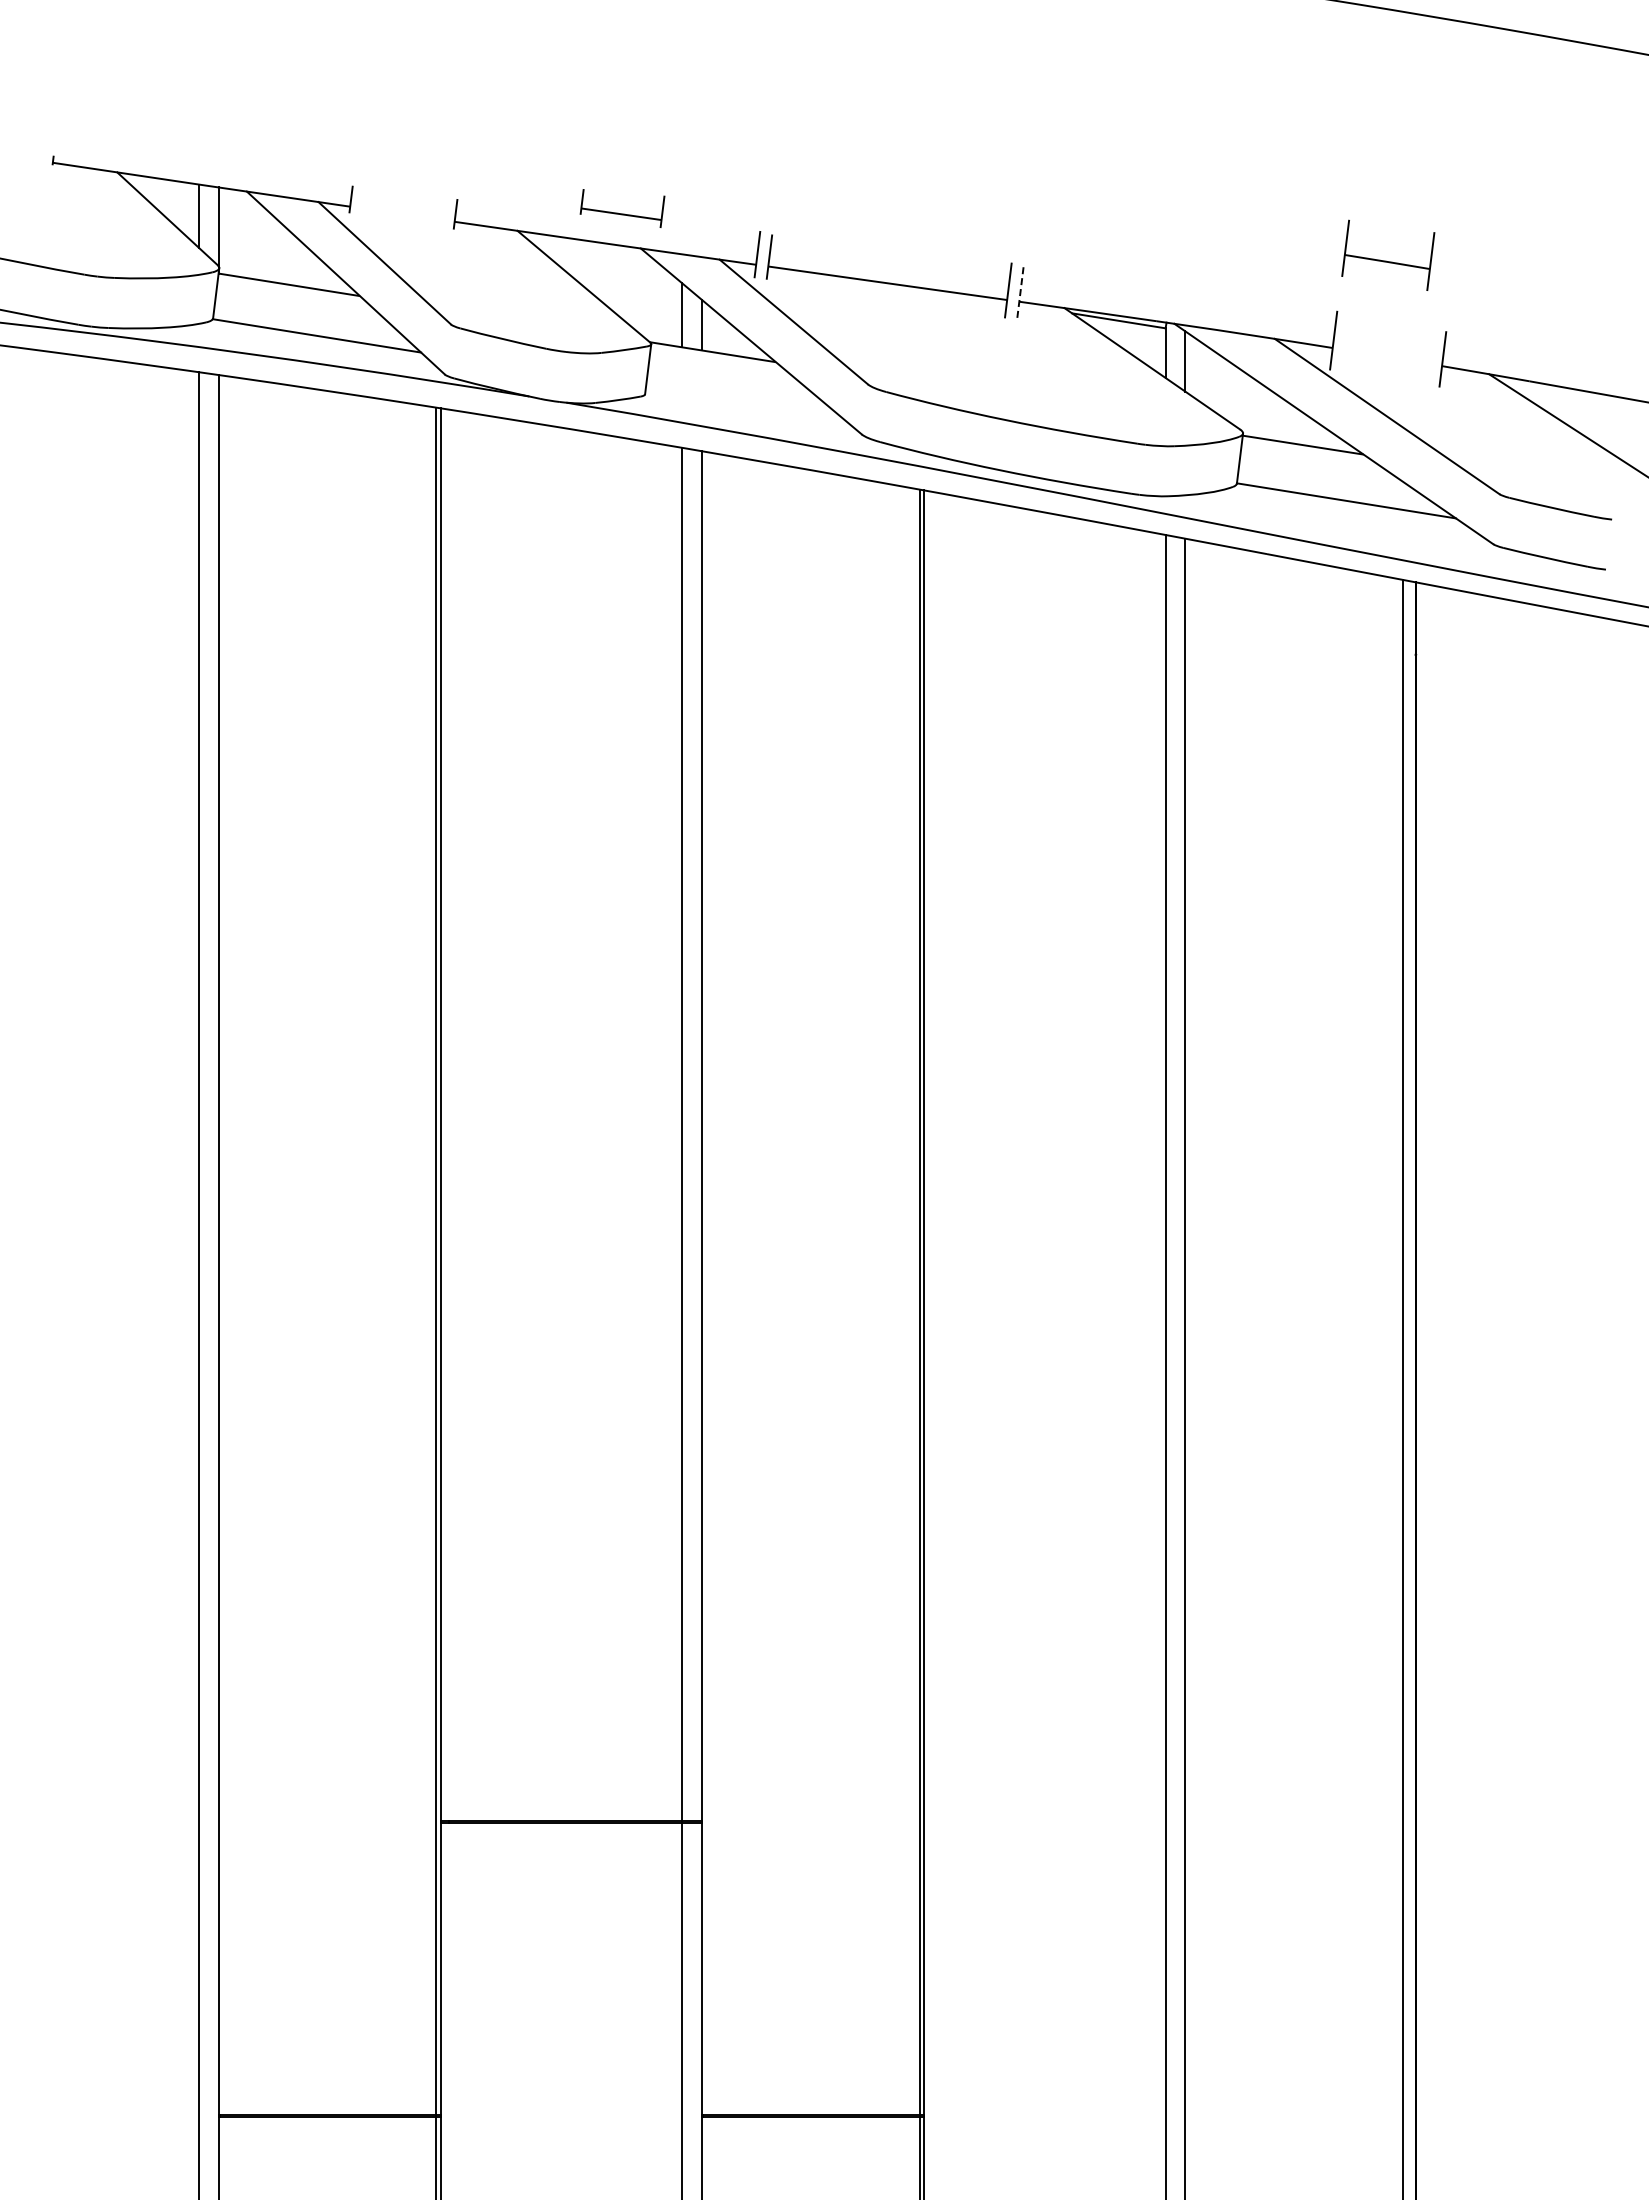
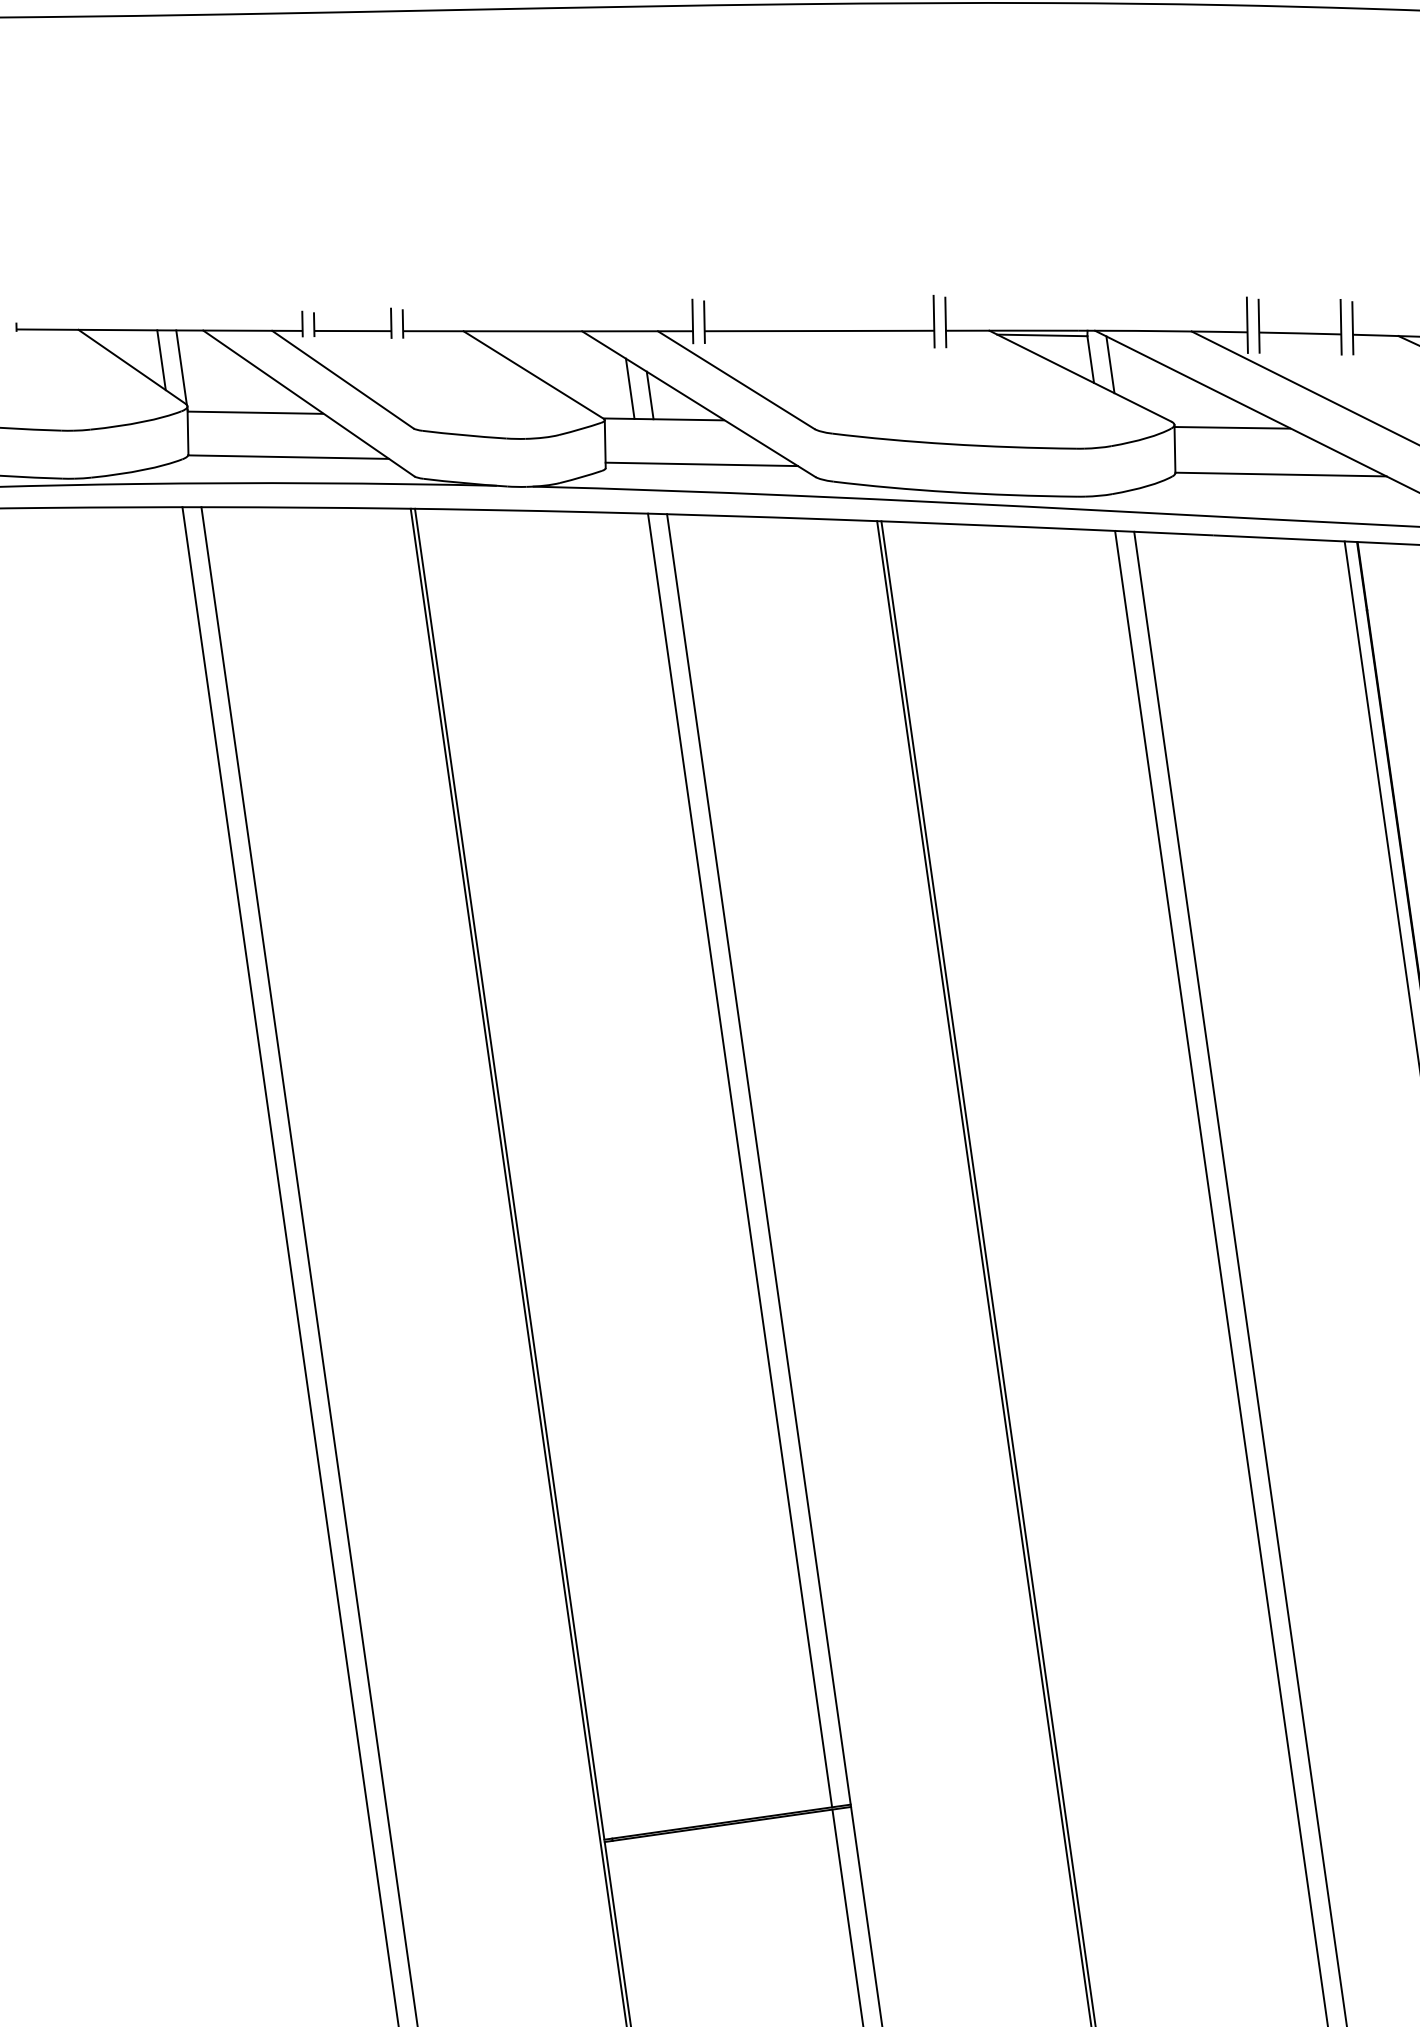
part: (622, 208) -> (353, 325), moved
part: (1386, 260) -> (1299, 332), moved
line: (1020, 293) -> (945, 322), dashed -> solid
line: (745, 404) -> (701, 464), added

